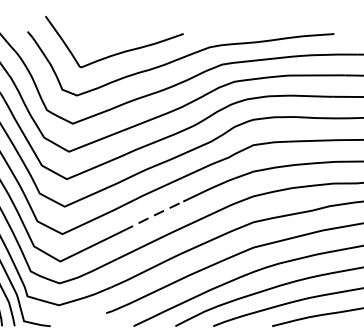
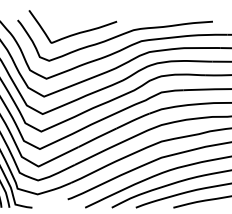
line: (152, 215) -> (97, 137), dashed -> solid

